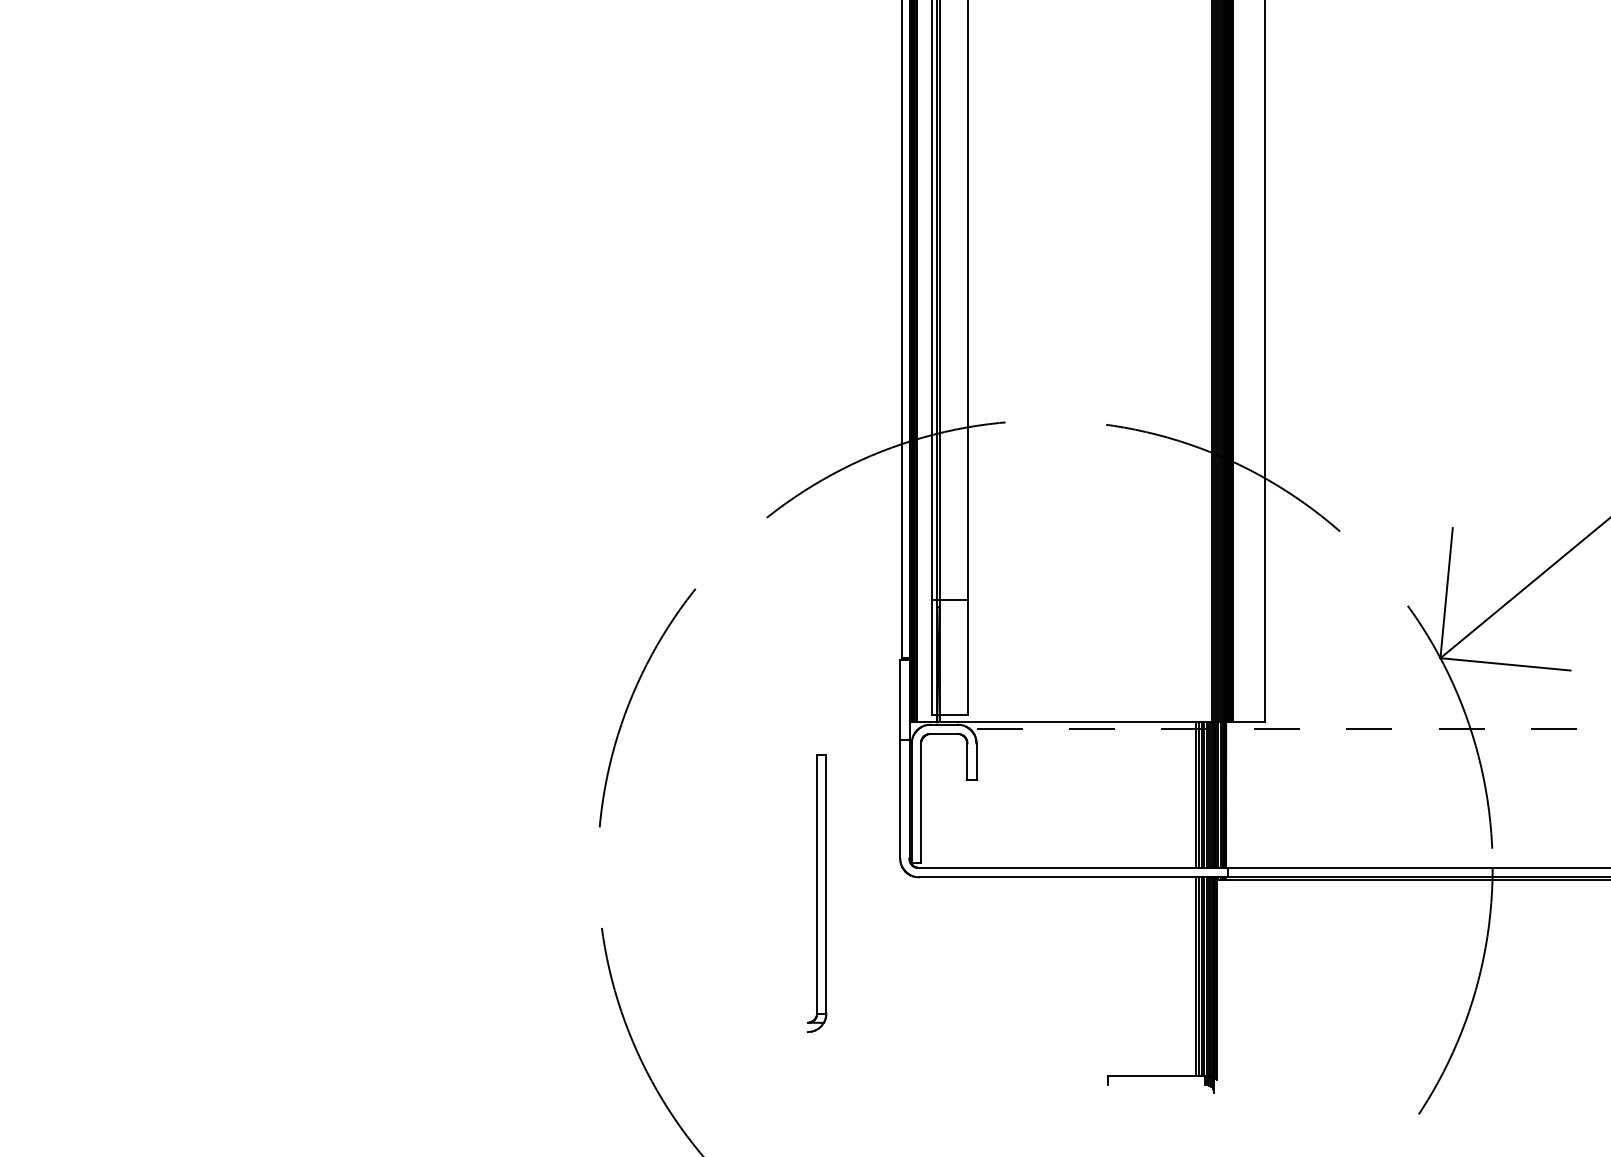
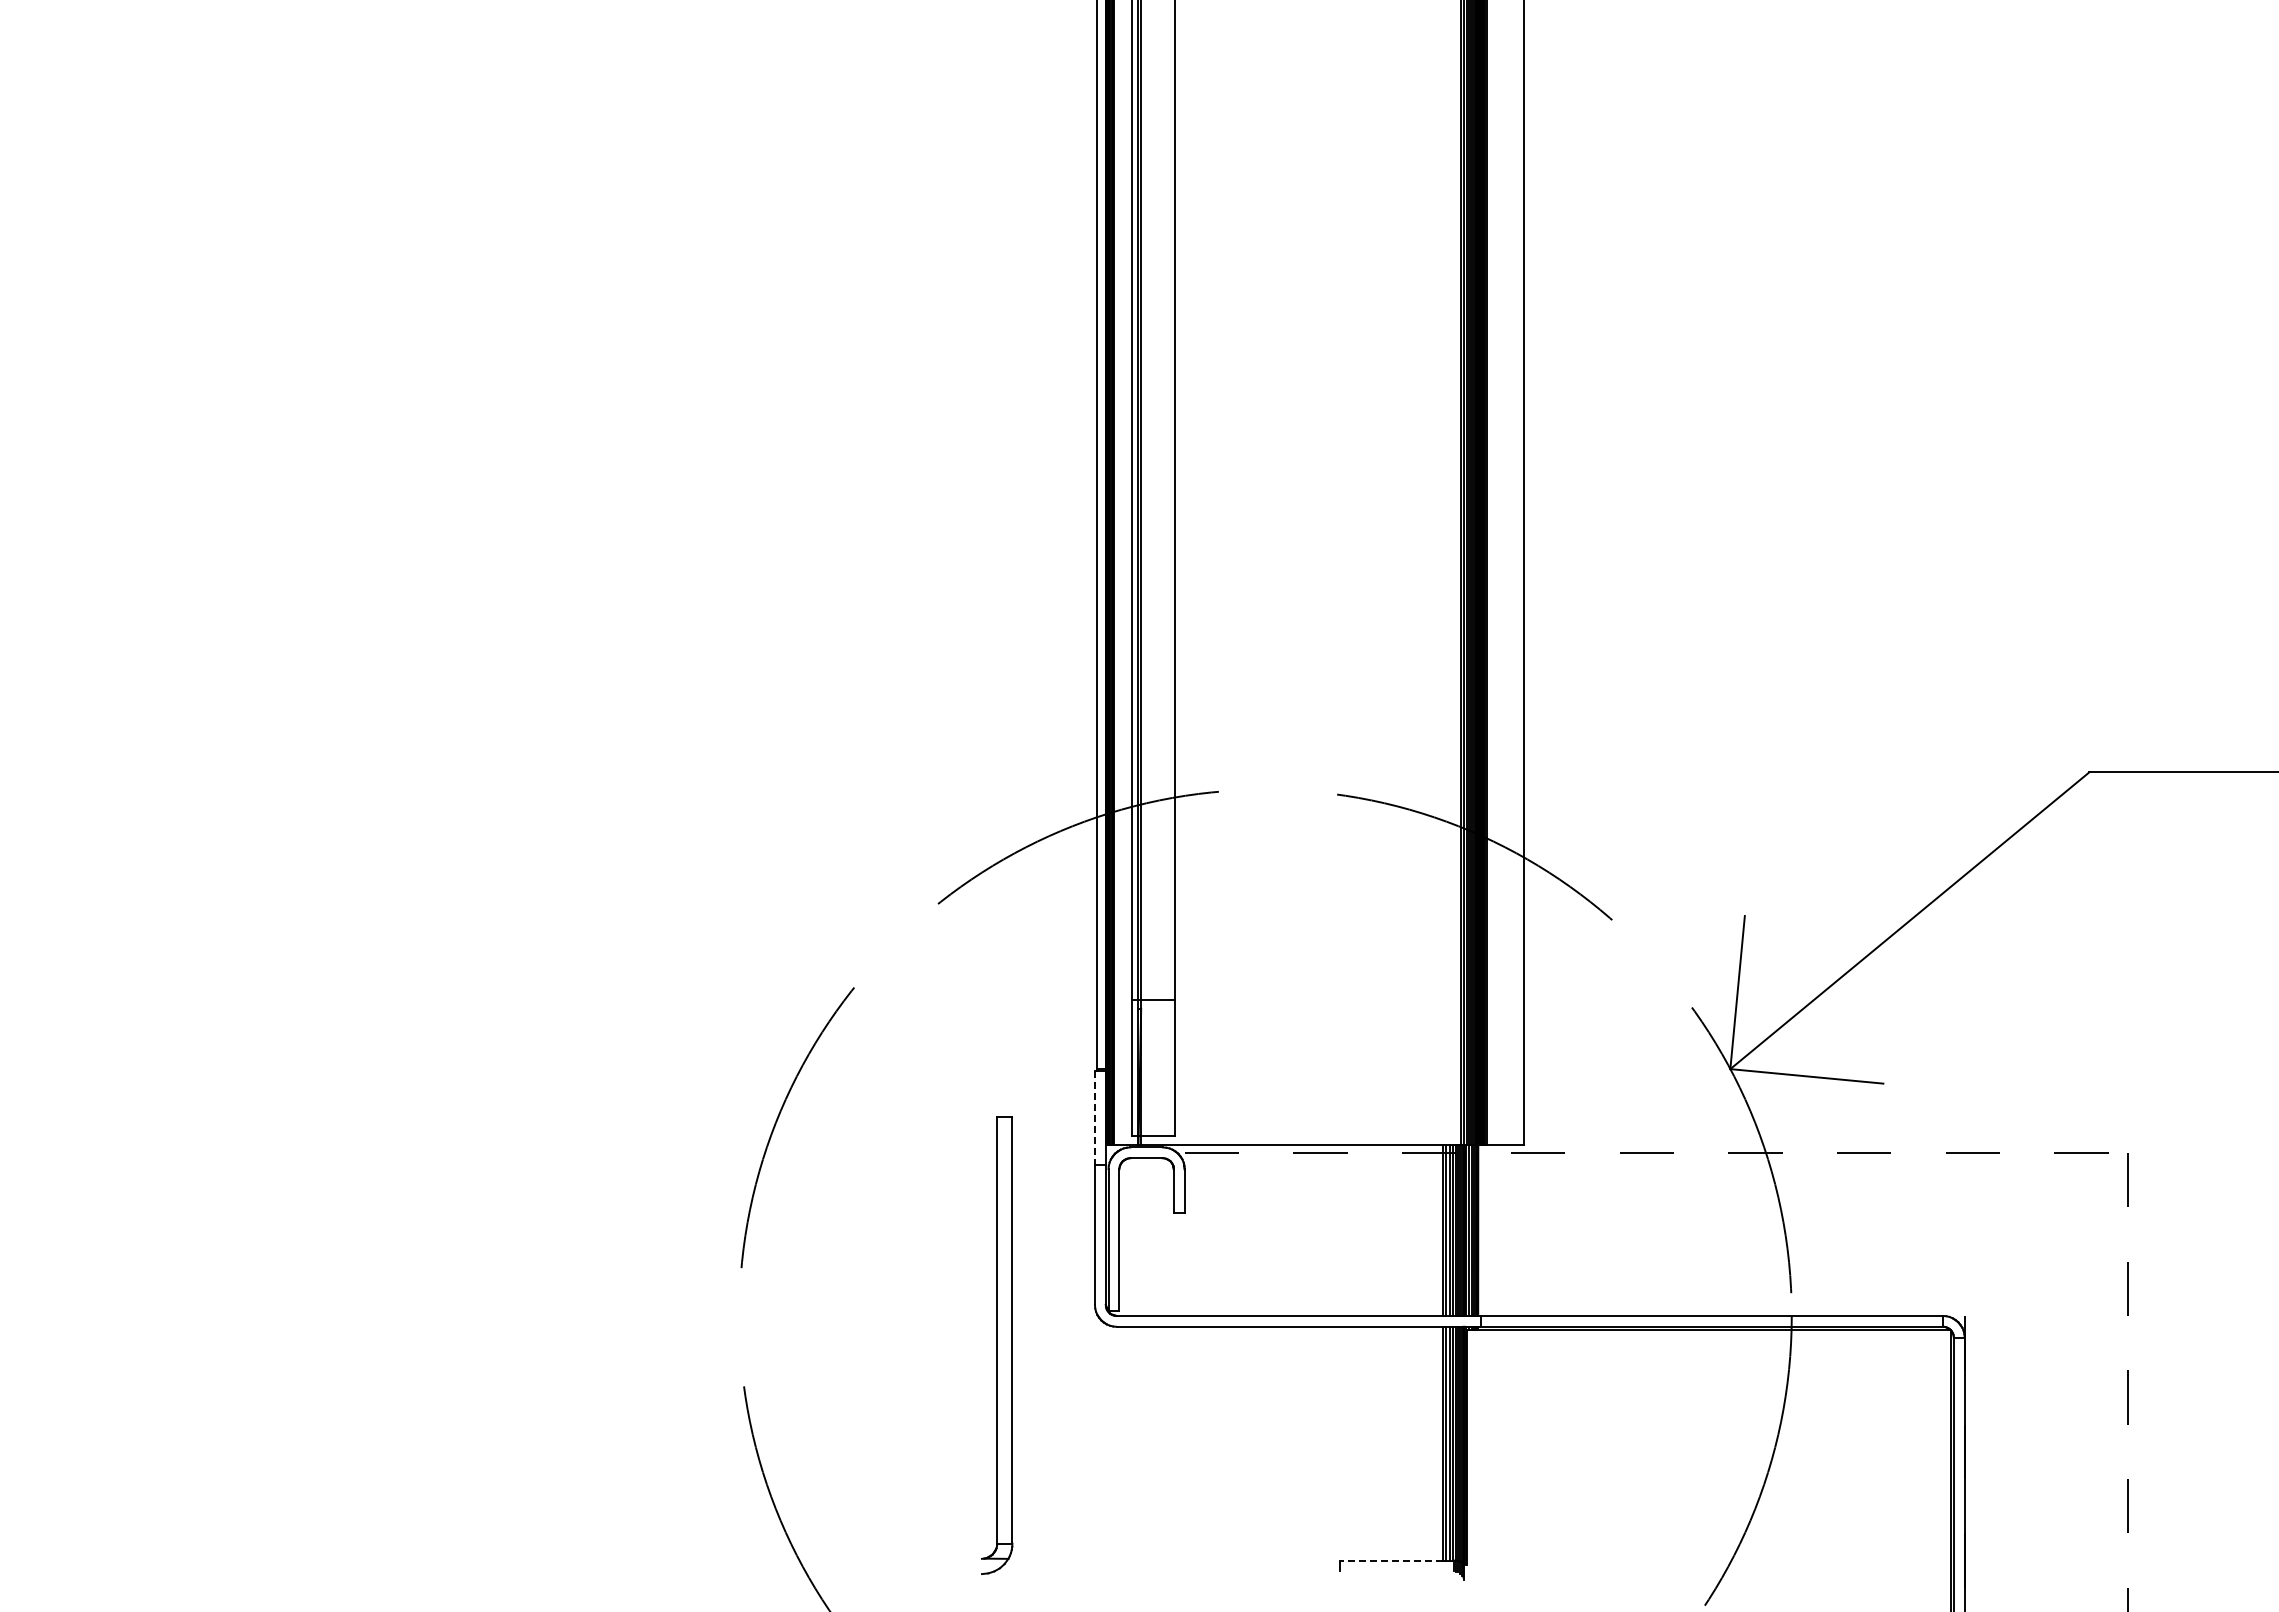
line: (899, 700) -> (1094, 1118), solid -> dashed
part: (816, 893) -> (996, 1345), size x1.4
line: (1152, 1075) -> (1391, 1560), solid -> dashed

